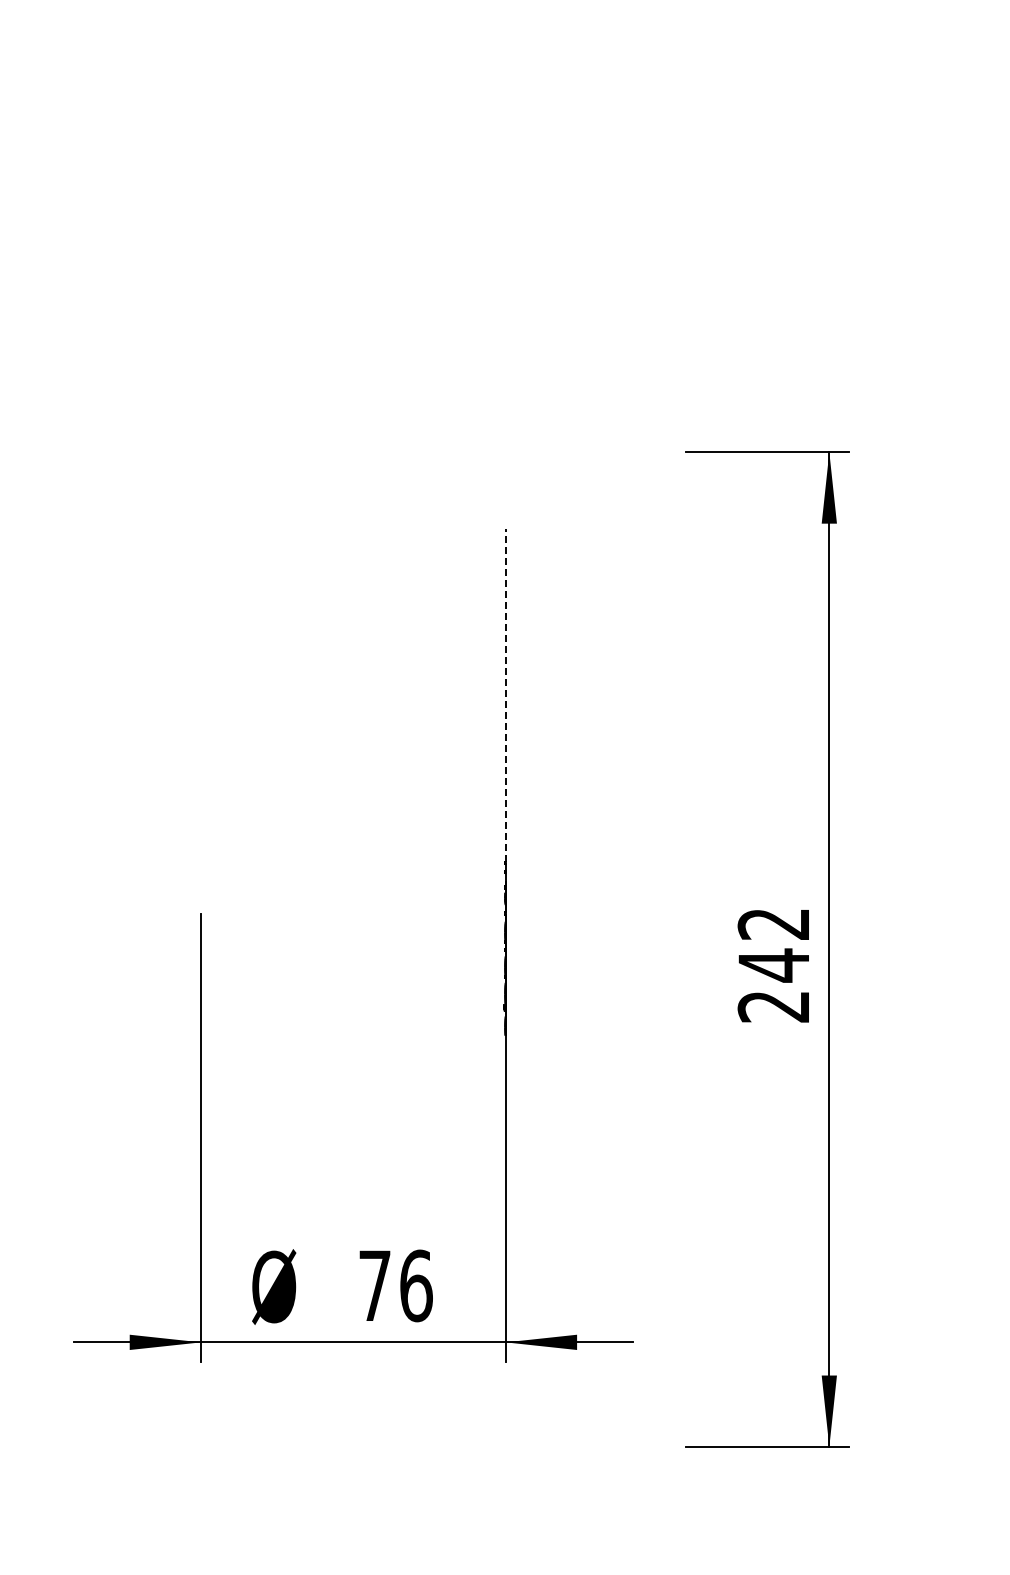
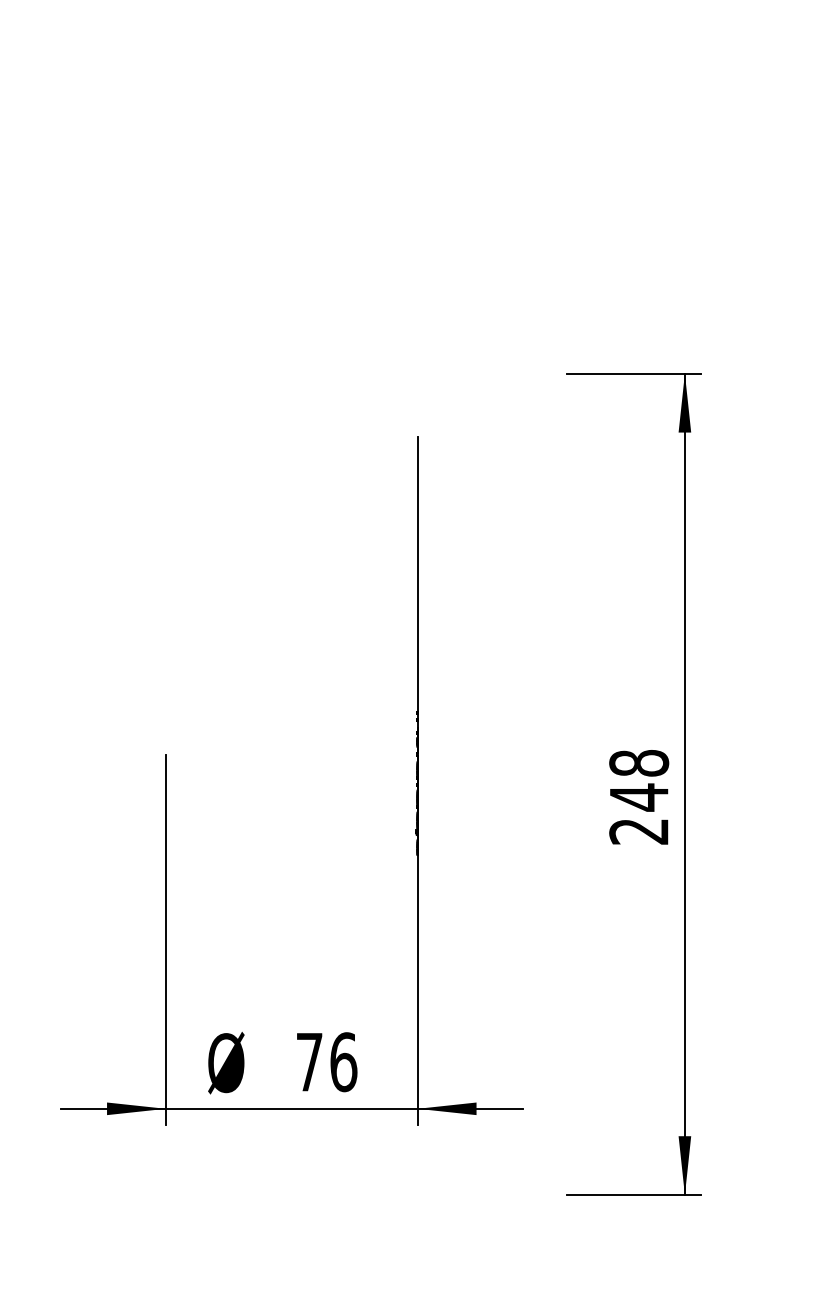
line: (505, 695) -> (417, 574), dashed -> solid
text: (773, 923) -> (638, 762), 242 -> 248

